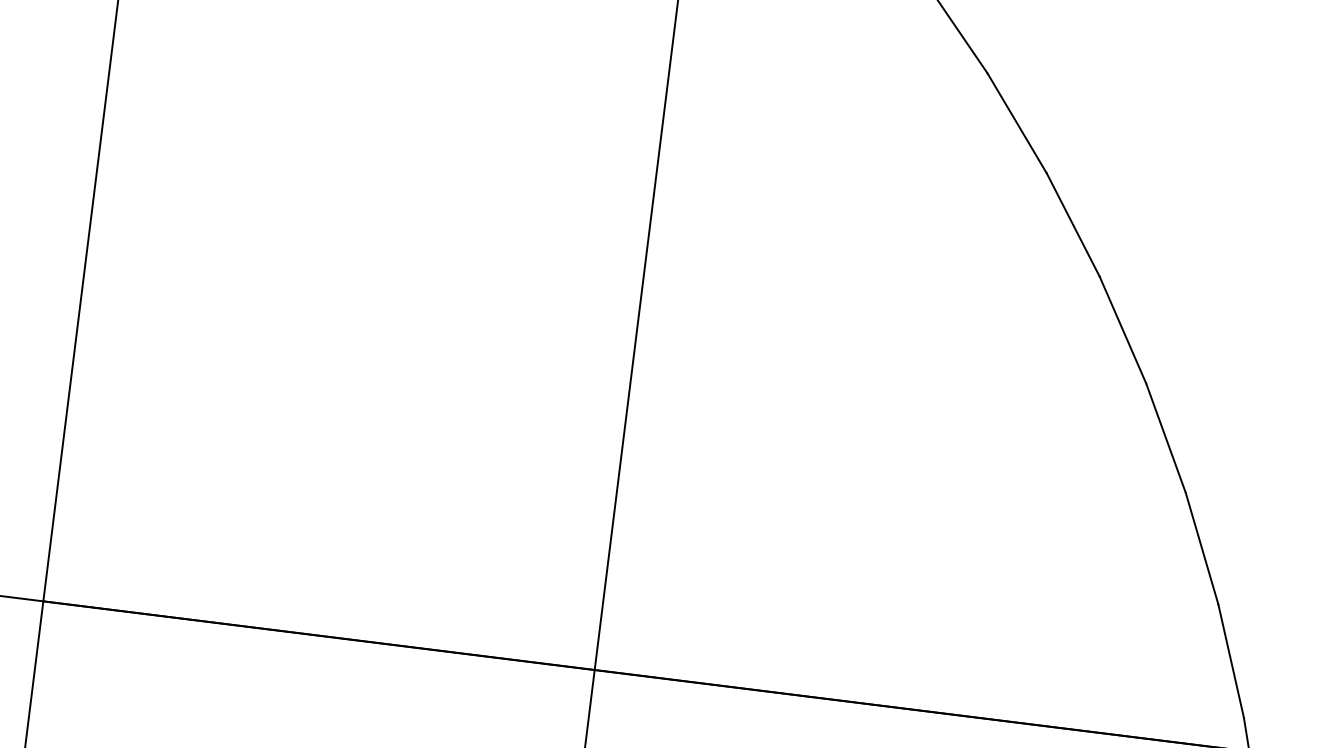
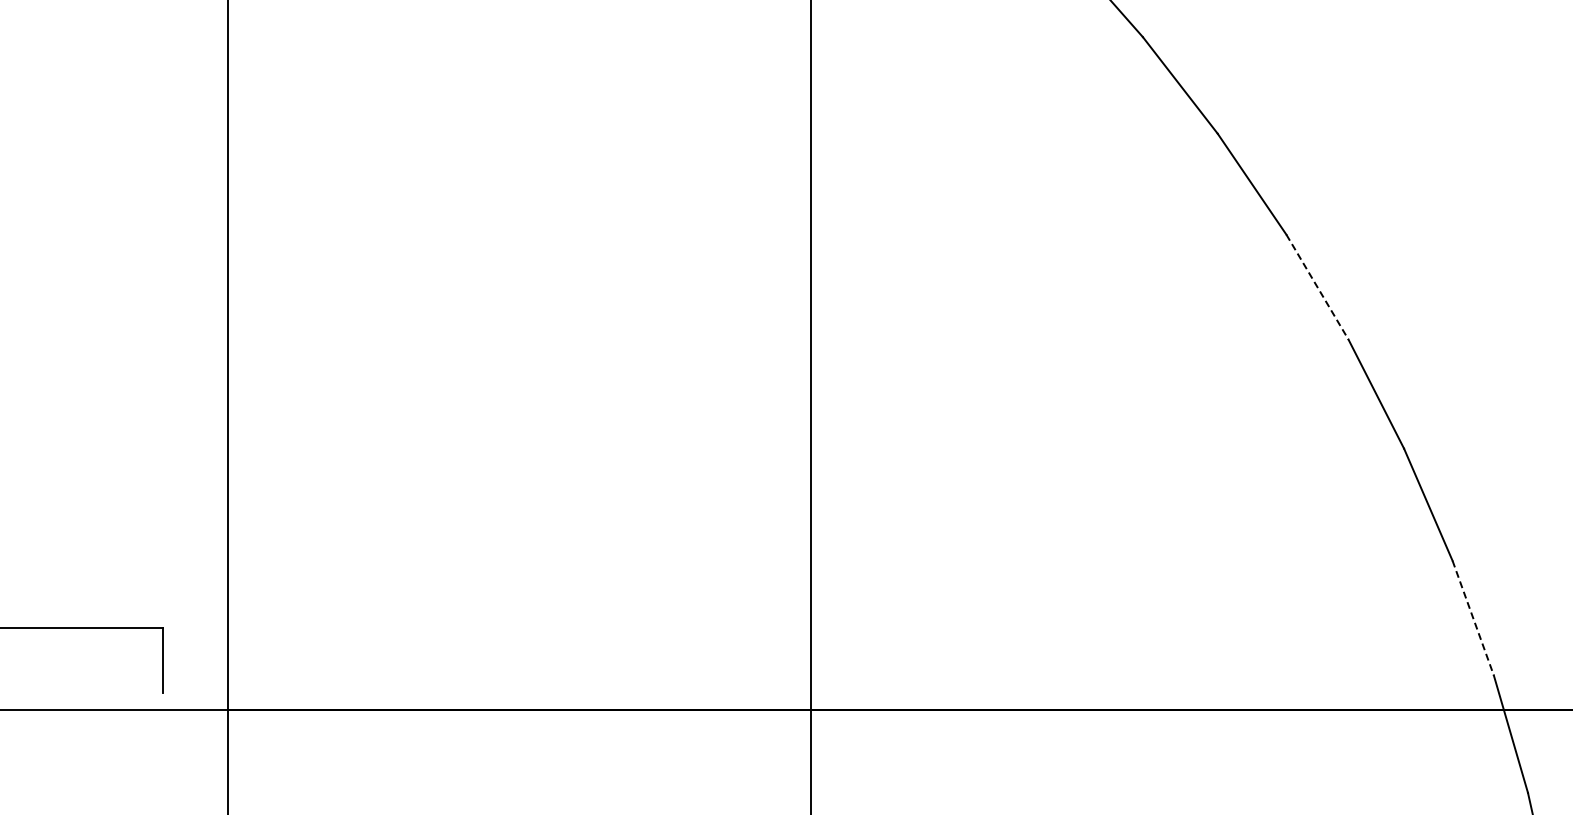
line: (1122, 330) -> (1317, 287), solid -> dashed
line: (1231, 661) -> (1473, 618), solid -> dashed

